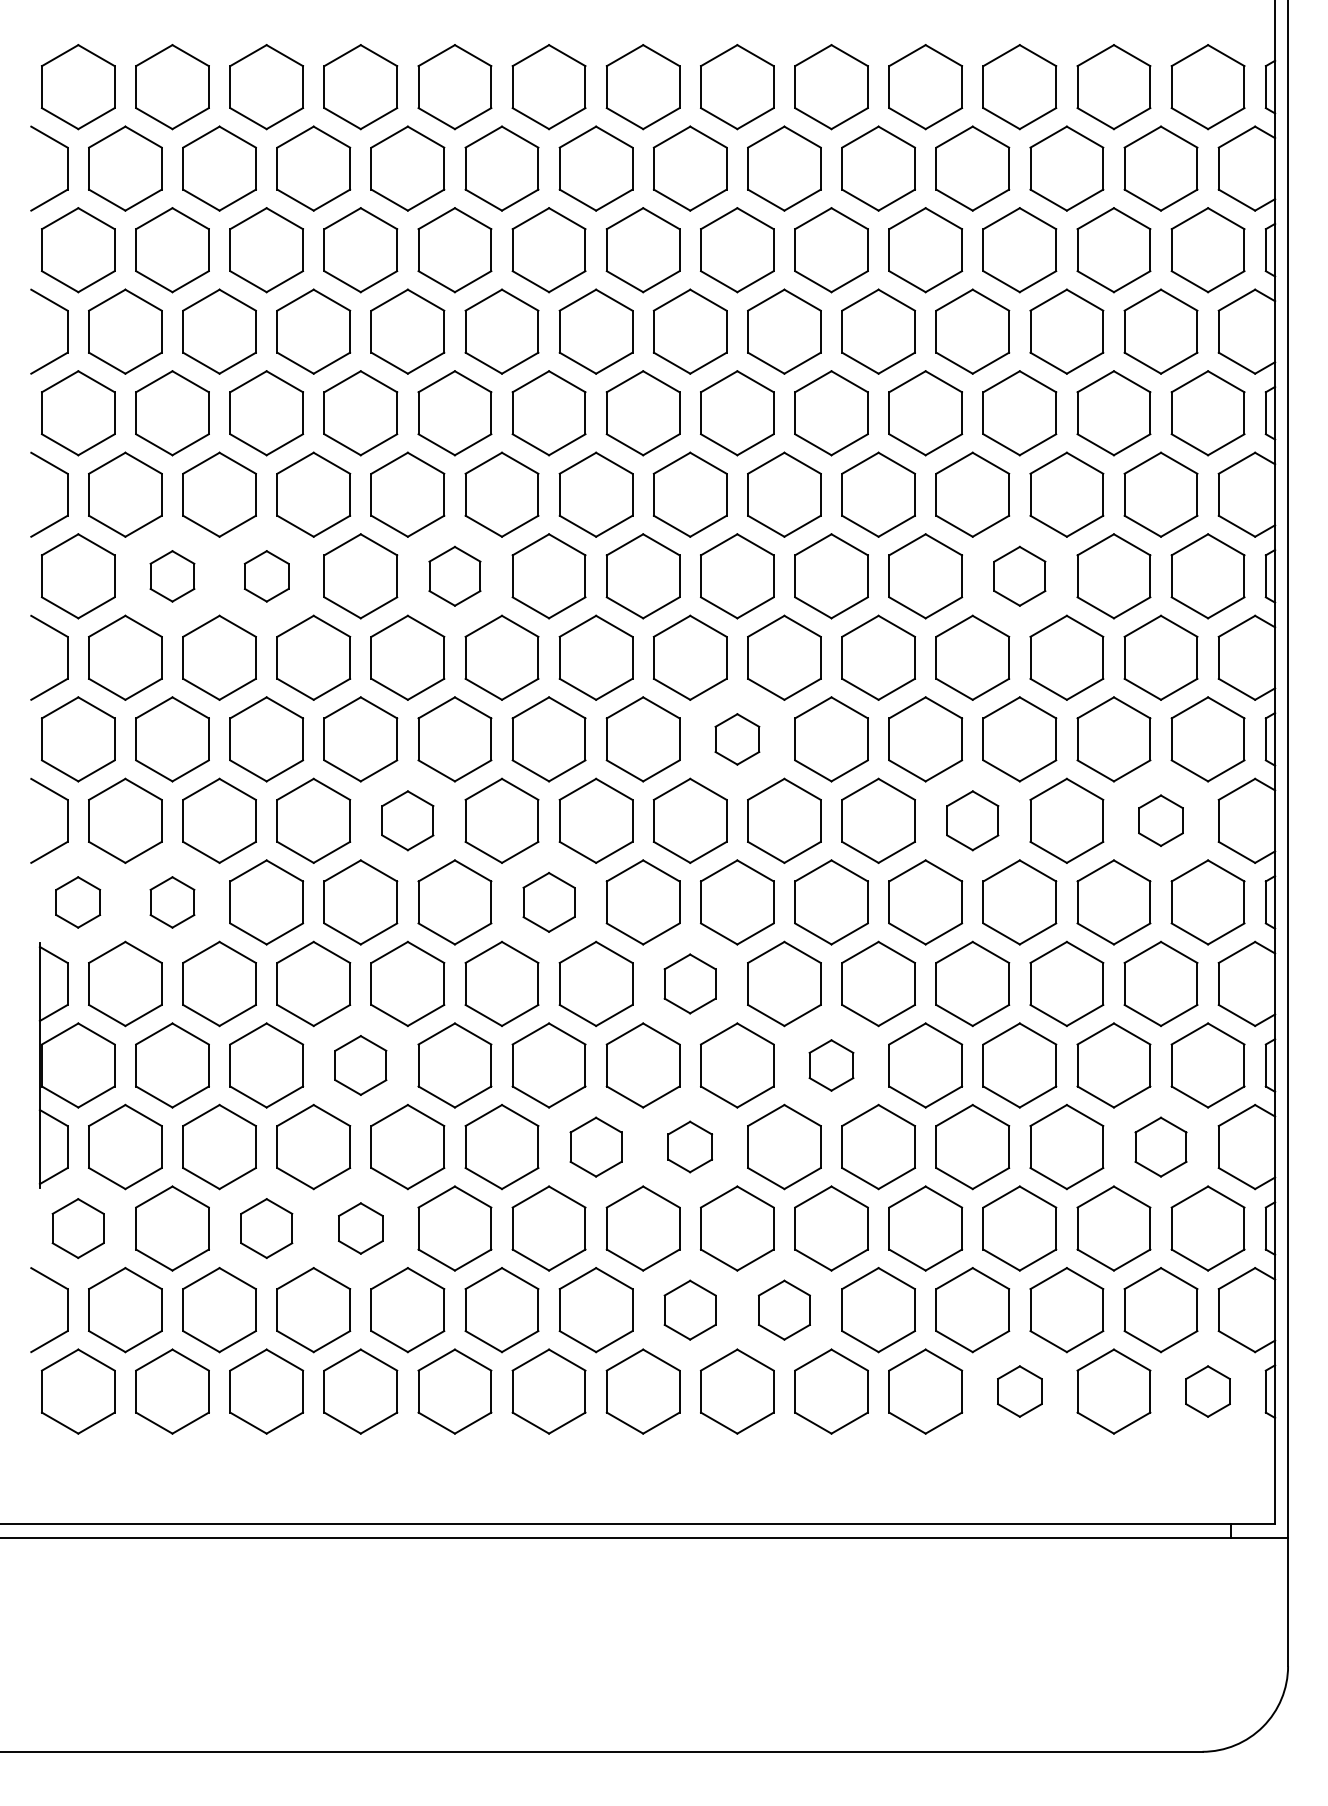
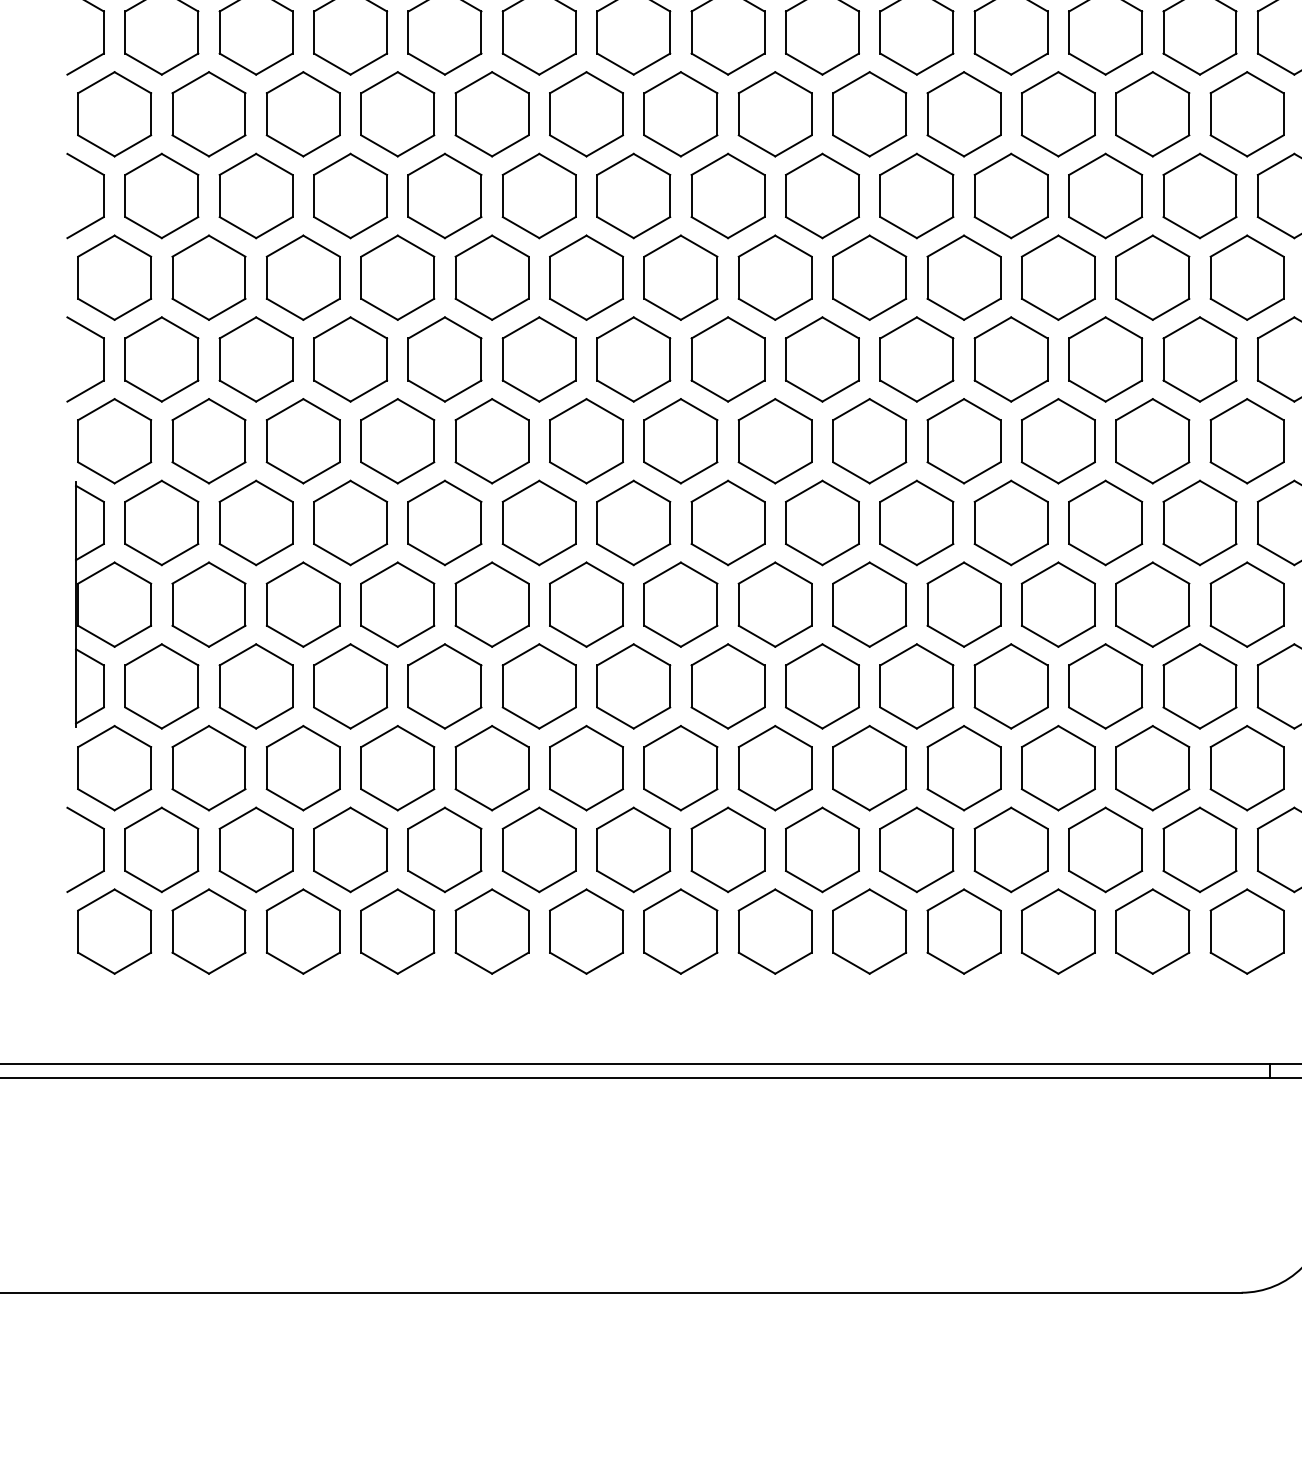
part: (172, 576) -> (208, 114), size x1.67
part: (266, 576) -> (303, 114), size x1.67
part: (454, 576) -> (491, 114), size x1.43
part: (1019, 576) -> (1058, 114), size x1.43
part: (737, 739) -> (775, 277), size x1.67
part: (407, 820) -> (444, 359), size x1.43
part: (972, 820) -> (1010, 359), size x1.43
part: (1160, 820) -> (1199, 359), size x1.67
part: (77, 902) -> (113, 441), size x1.67
part: (172, 902) -> (208, 441), size x1.67
part: (548, 902) -> (585, 441), size x1.43
part: (689, 983) -> (727, 522), size x1.43
part: (360, 1065) -> (397, 604), size x1.43
part: (831, 1065) -> (869, 604), size x1.67
part: (689, 1146) -> (727, 685), size x1.67
part: (595, 1147) -> (633, 686), size x1.43
part: (1160, 1147) -> (1199, 686), size x1.43
part: (77, 1228) -> (113, 768), size x1.43
part: (266, 1228) -> (303, 768), size x1.43
part: (360, 1228) -> (397, 768), size x1.67
part: (689, 1310) -> (727, 850), size x1.43
part: (784, 1310) -> (822, 850), size x1.43
part: (1019, 1391) -> (1058, 931), size x1.67
part: (1207, 1391) -> (1246, 931), size x1.67

